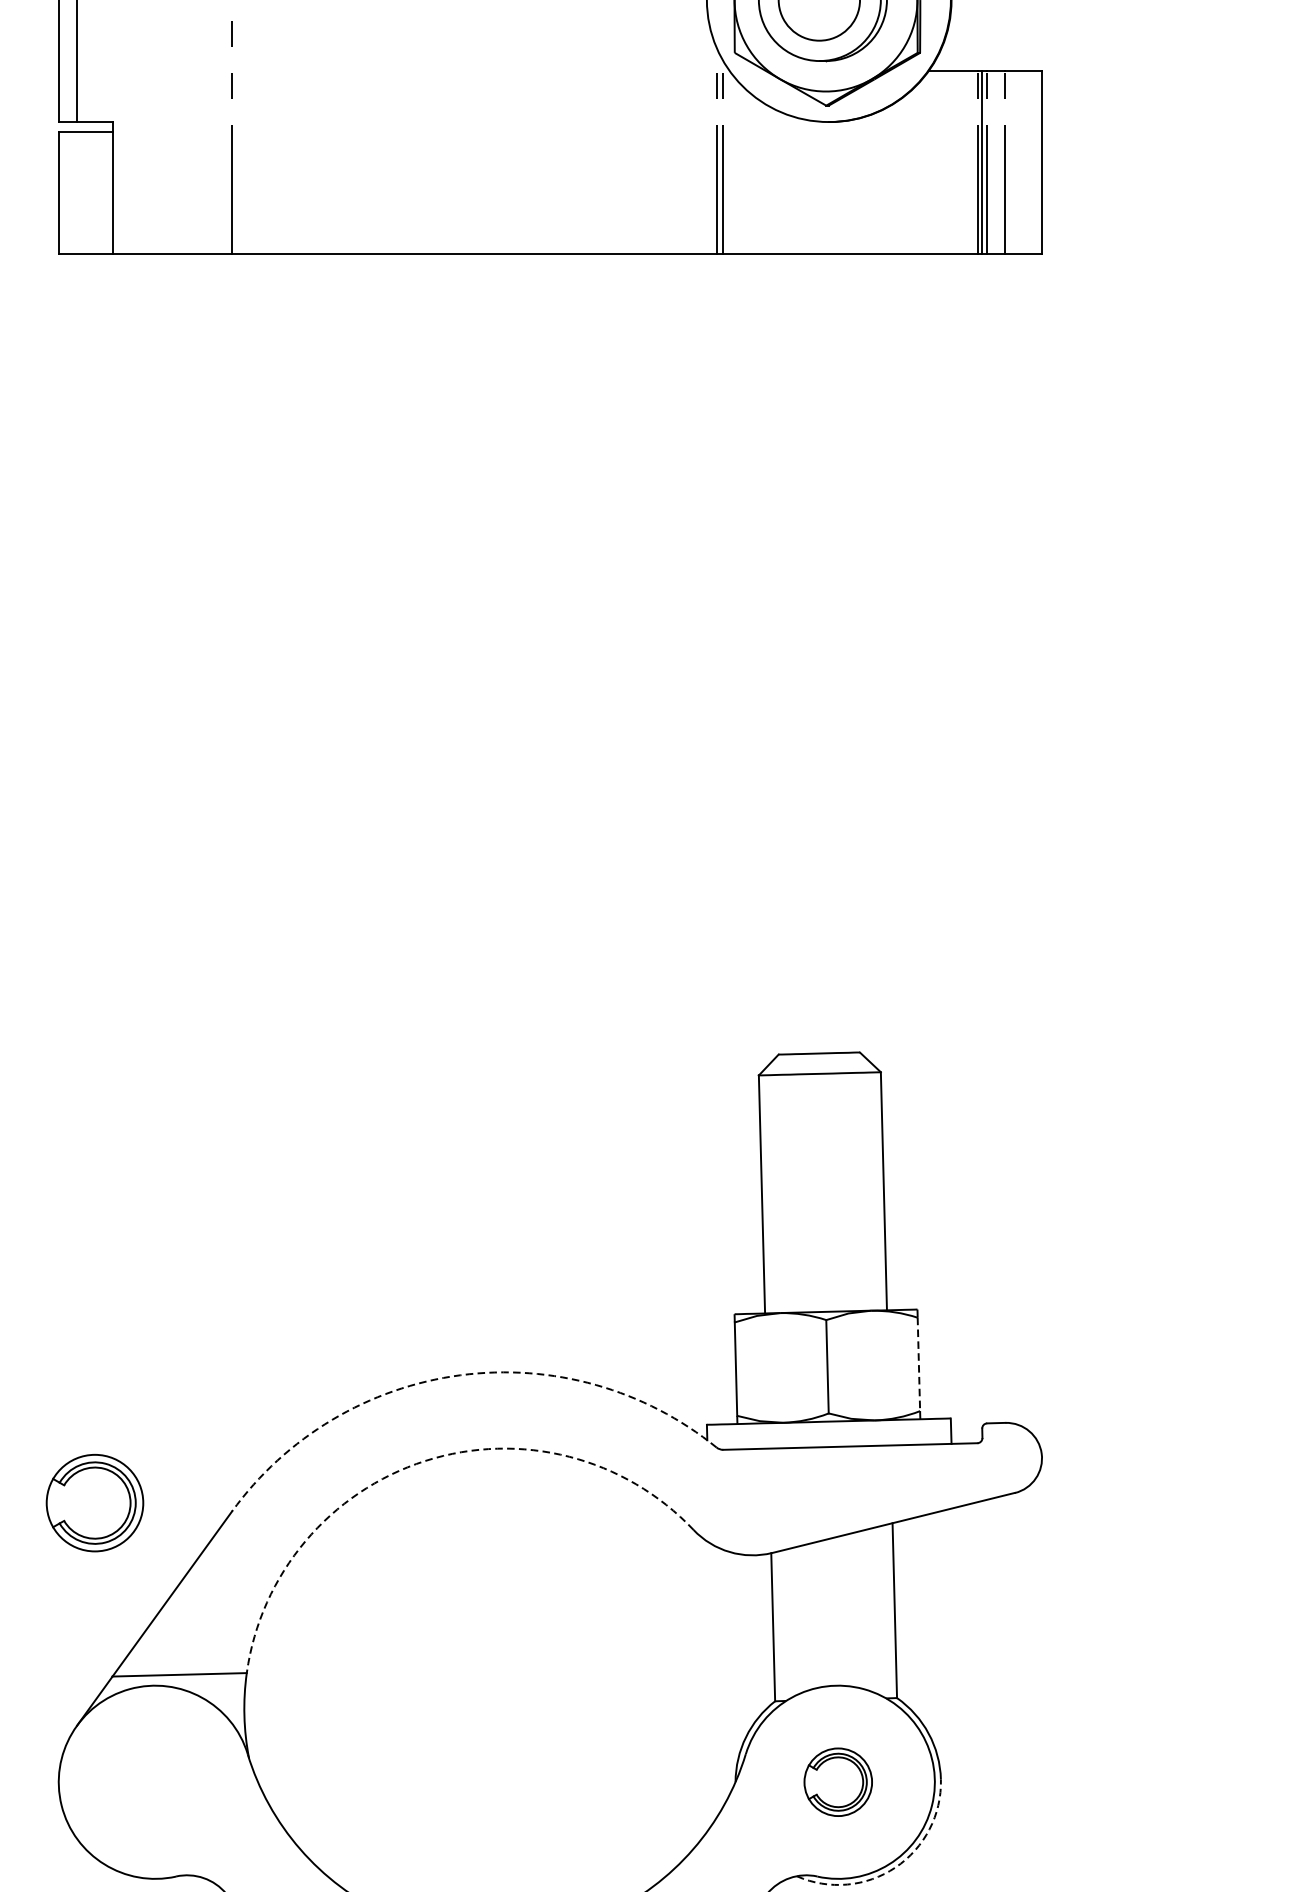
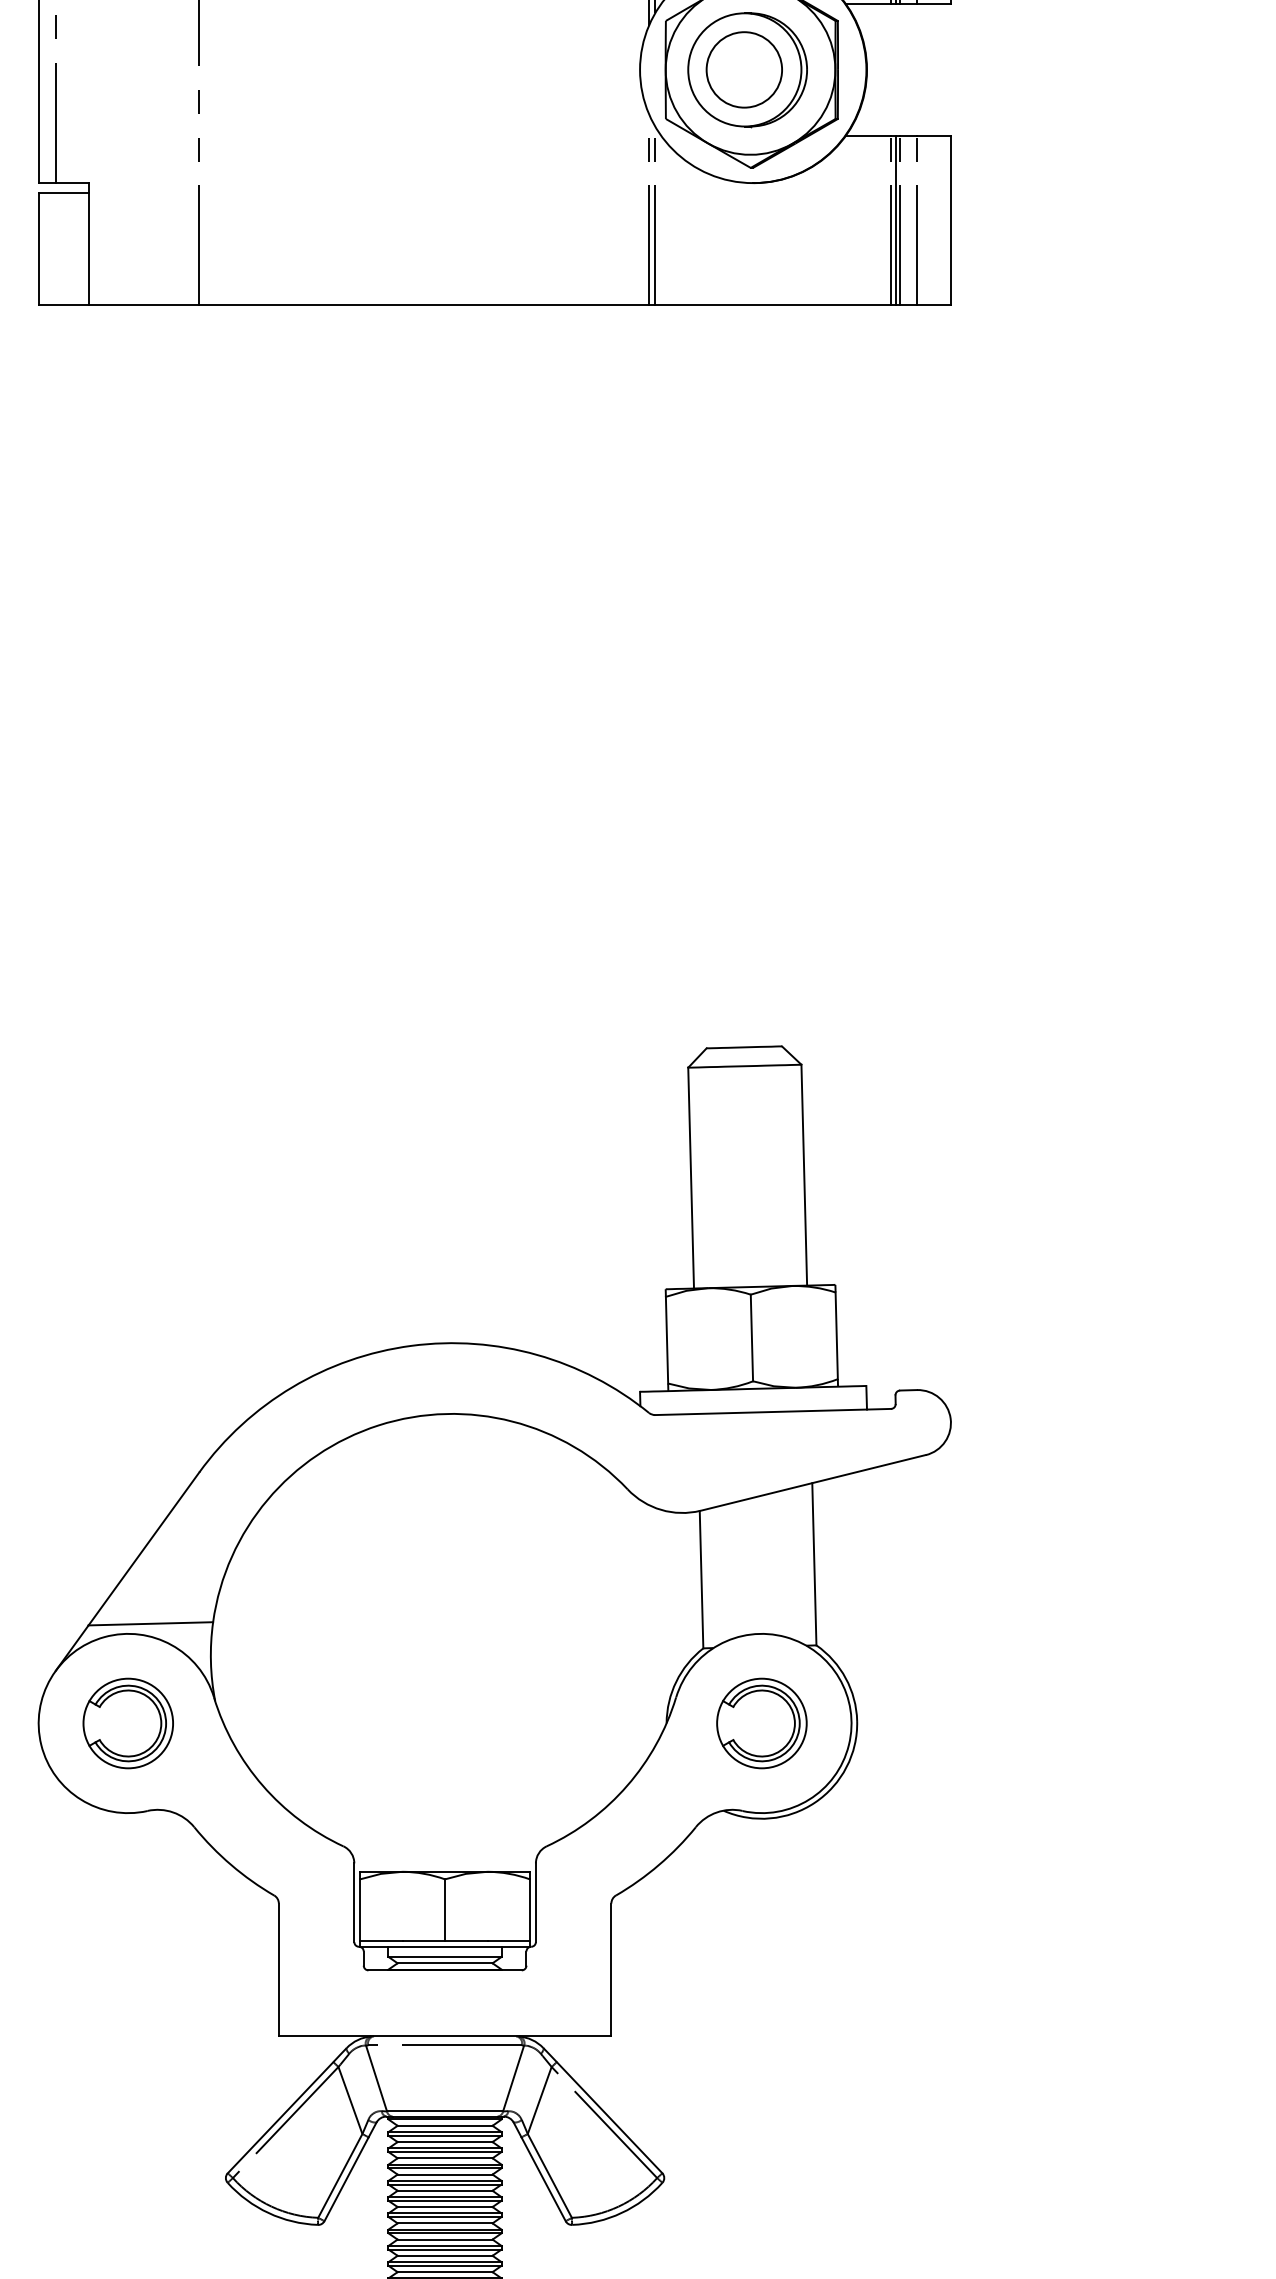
line: (918, 1365) -> (836, 1336), dashed -> solid
arc: (460, 1374) -> (411, 1345), dashed -> solid
arc: (425, 1461) -> (378, 1425), dashed -> solid
part: (94, 1503) -> (127, 1723), moved
part: (837, 1782) -> (761, 1723), size x1.43
arc: (896, 1867) -> (815, 1802), dashed -> solid

